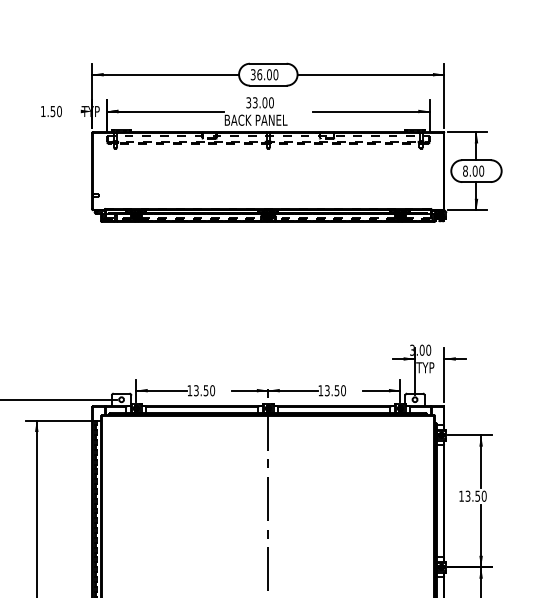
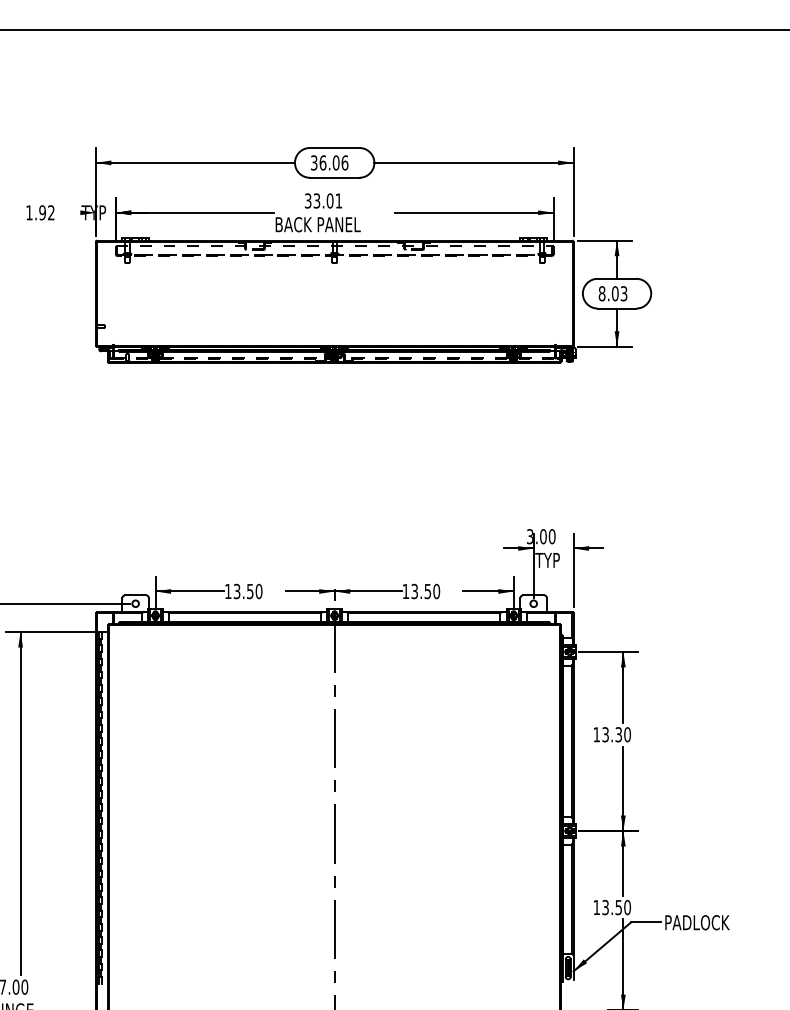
text: (275, 74) -> (344, 162), 36.00 -> 36.06
text: (271, 102) -> (338, 200), 33.00 -> 33.01
text: (55, 111) -> (46, 212), 1.50 -> 1.92
text: (481, 171) -> (623, 293), 8.00 -> 8.03
text: (477, 496) -> (618, 734), 13.50 -> 13.30

